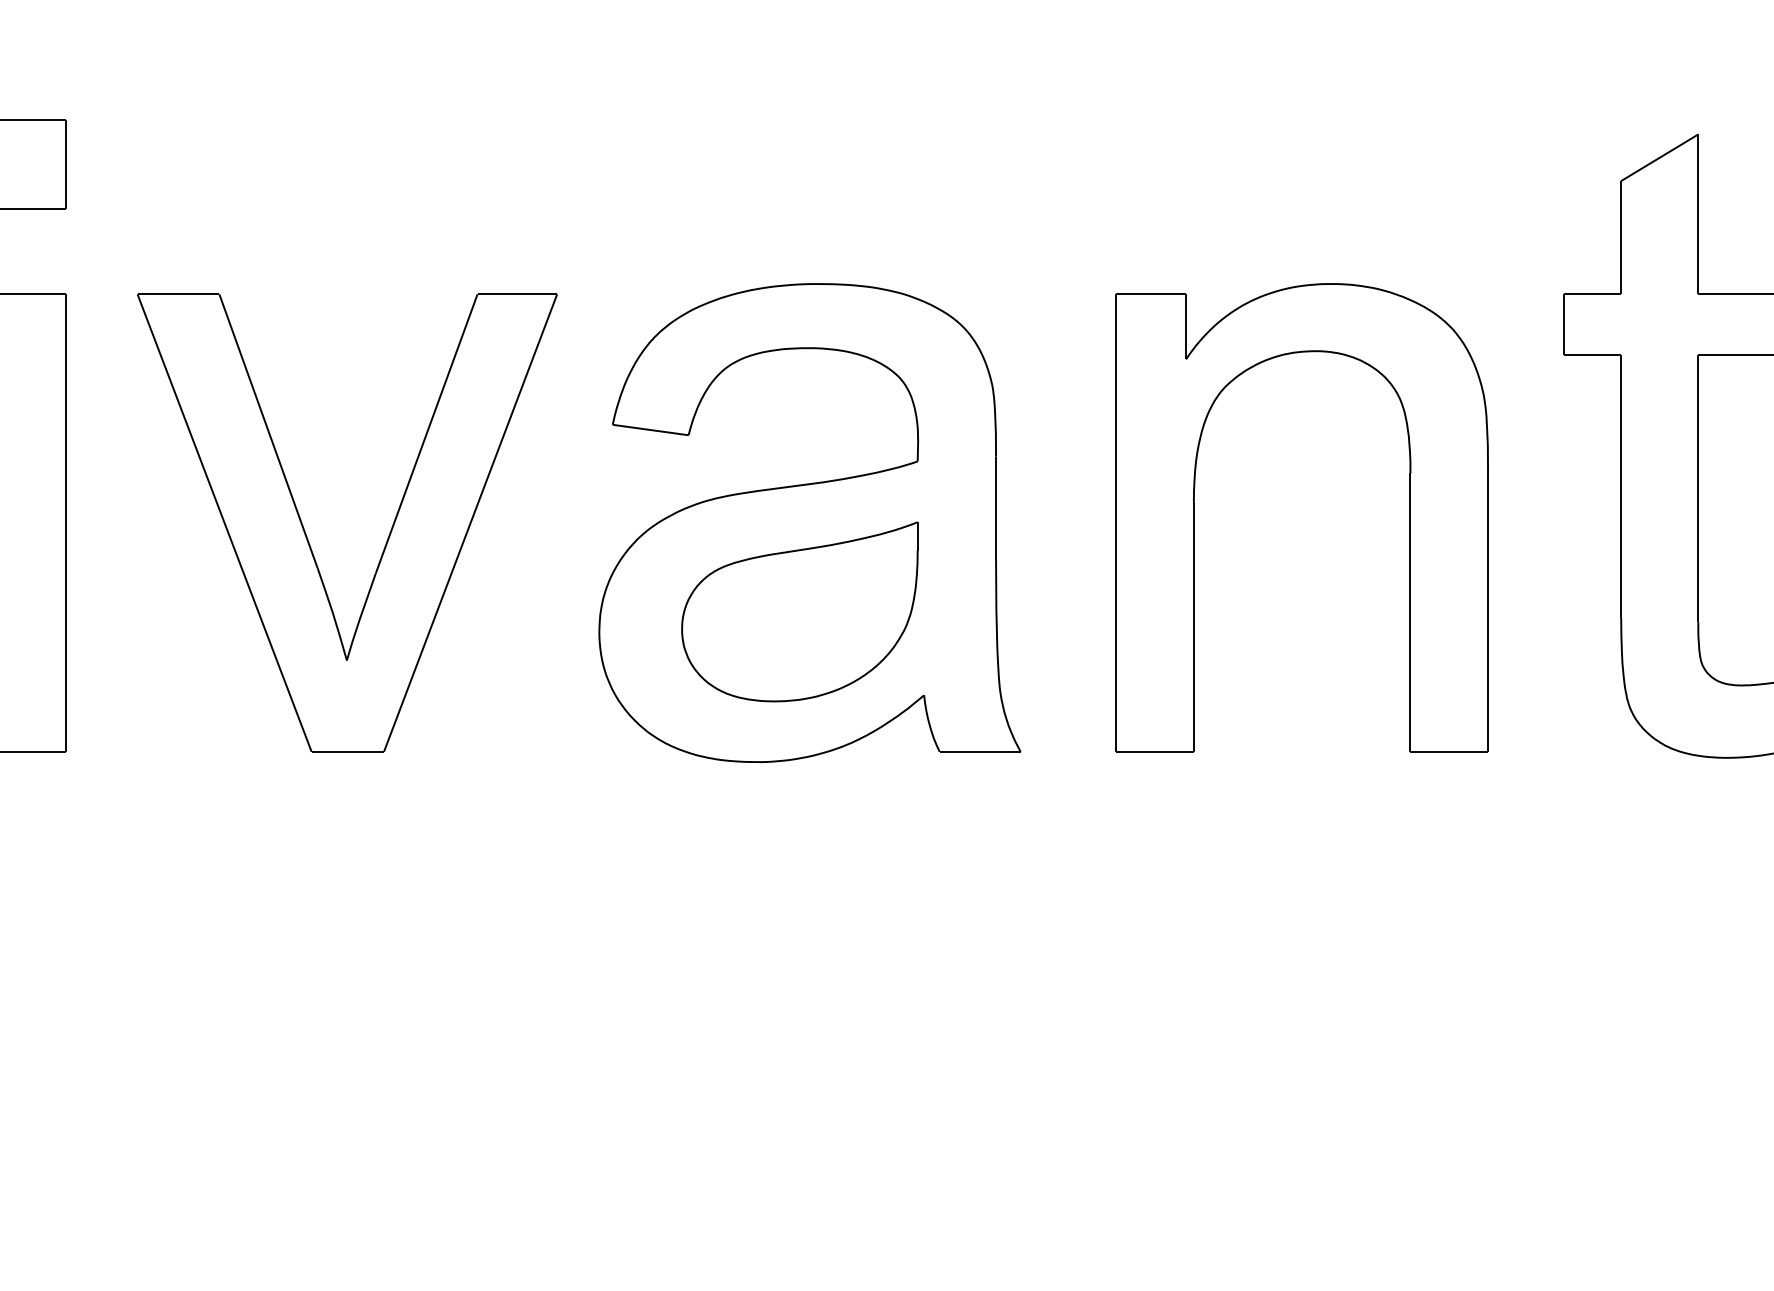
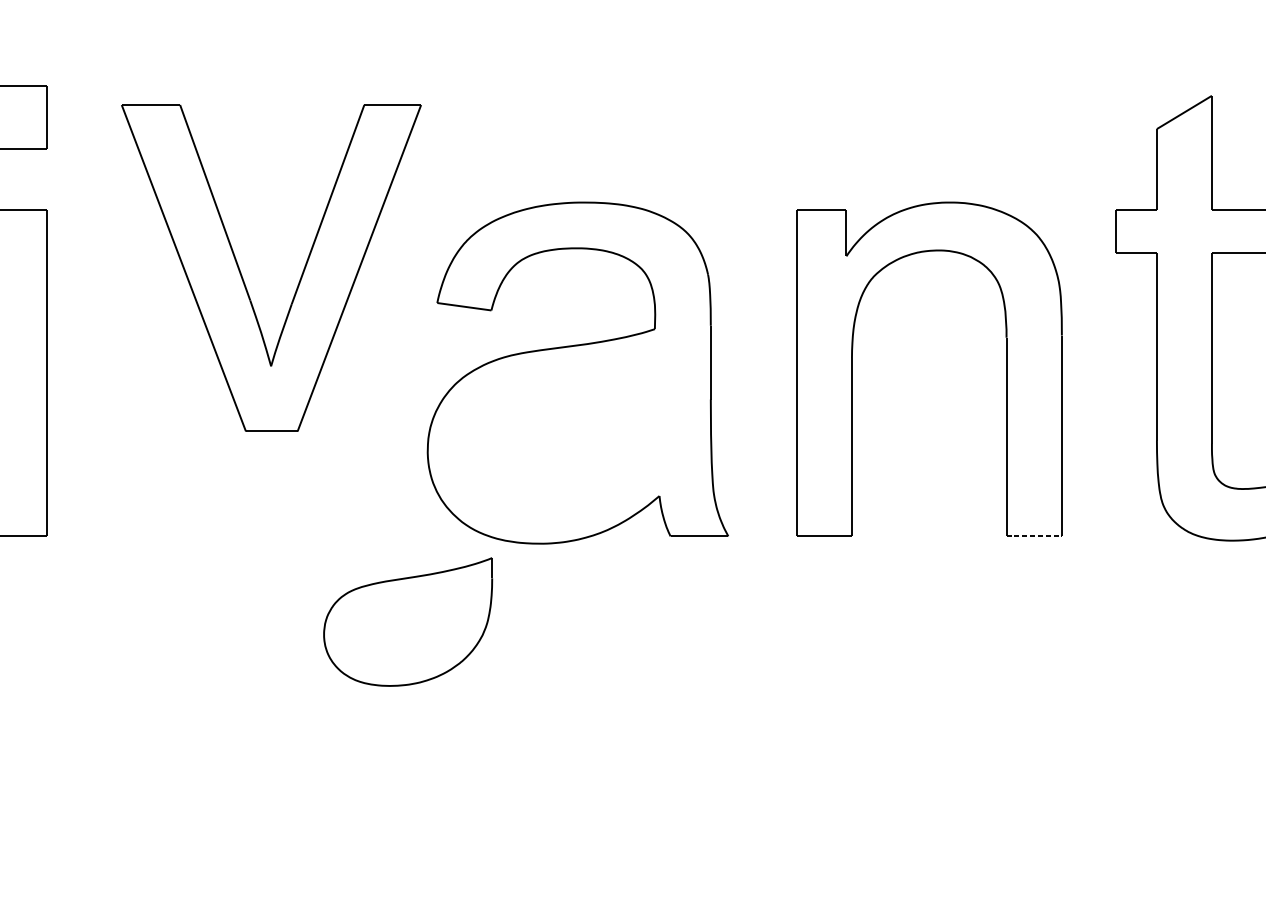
part: (307, 536) -> (243, 277), moved
part: (799, 611) -> (407, 621), moved
line: (1449, 751) -> (1034, 536), solid -> dashed

